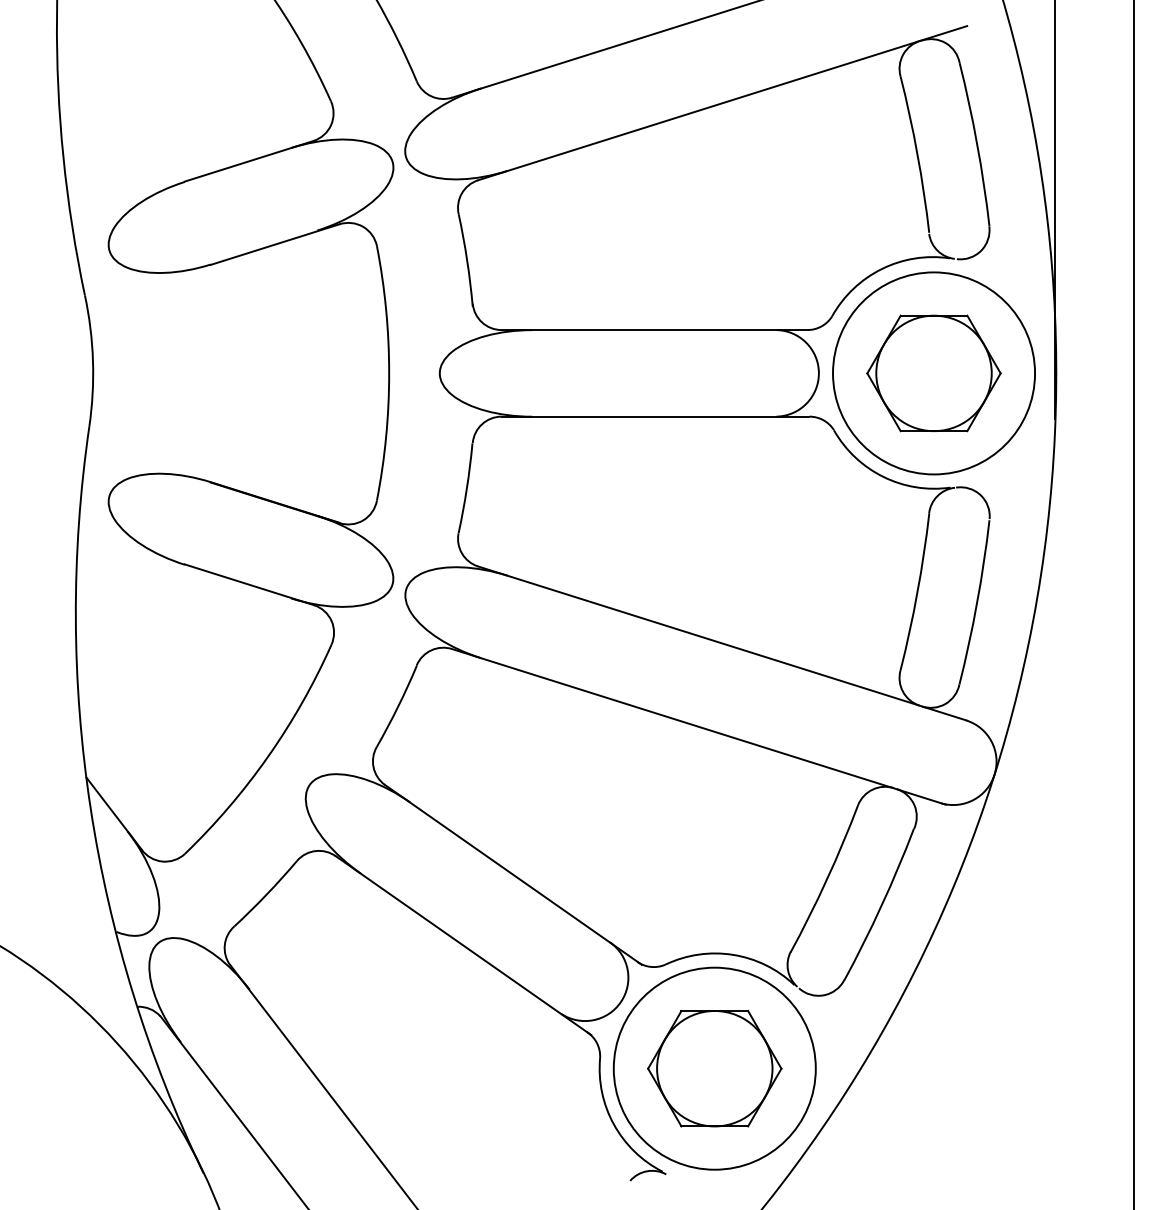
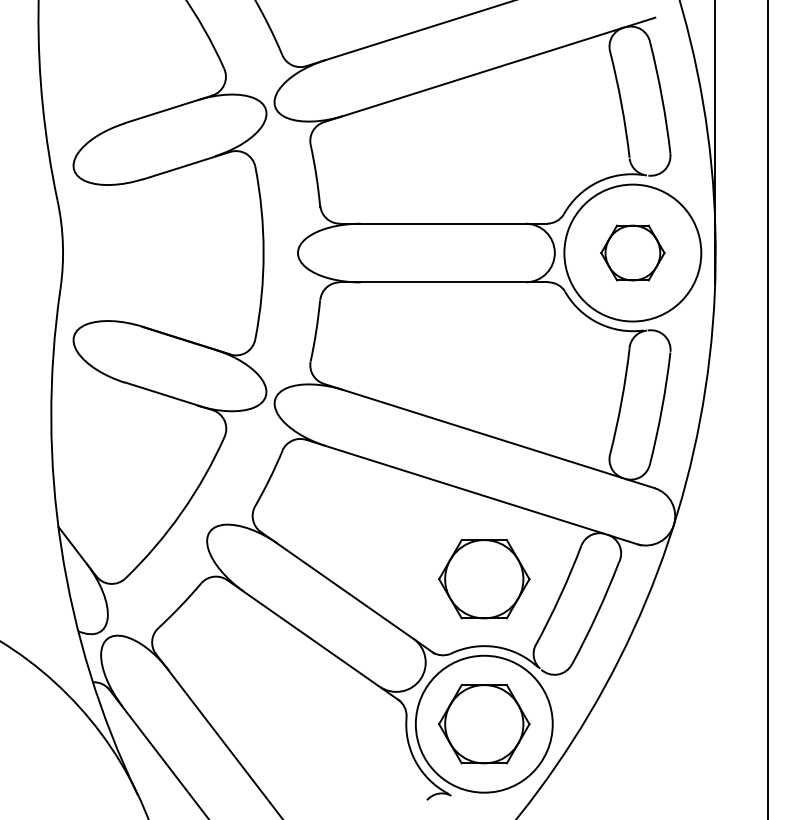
part: (933, 372) -> (632, 252), size x0.7
part: (715, 855) -> (484, 579), added

